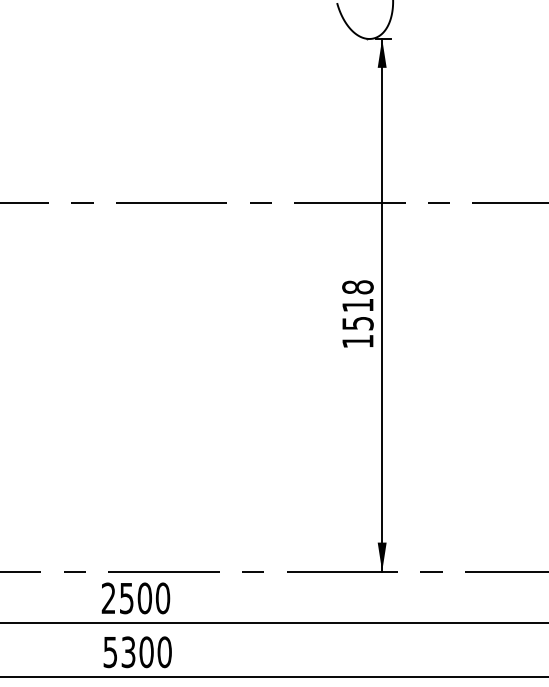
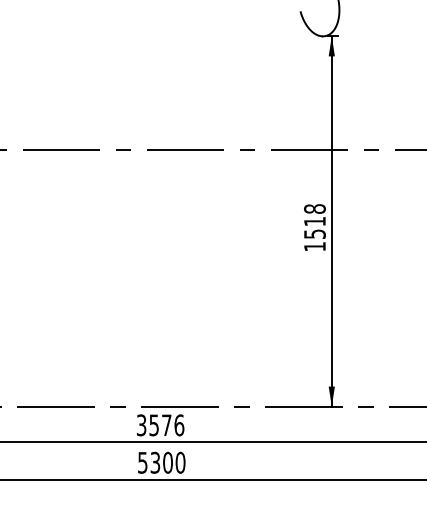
text: (135, 598) -> (160, 425), 2500 -> 3576

